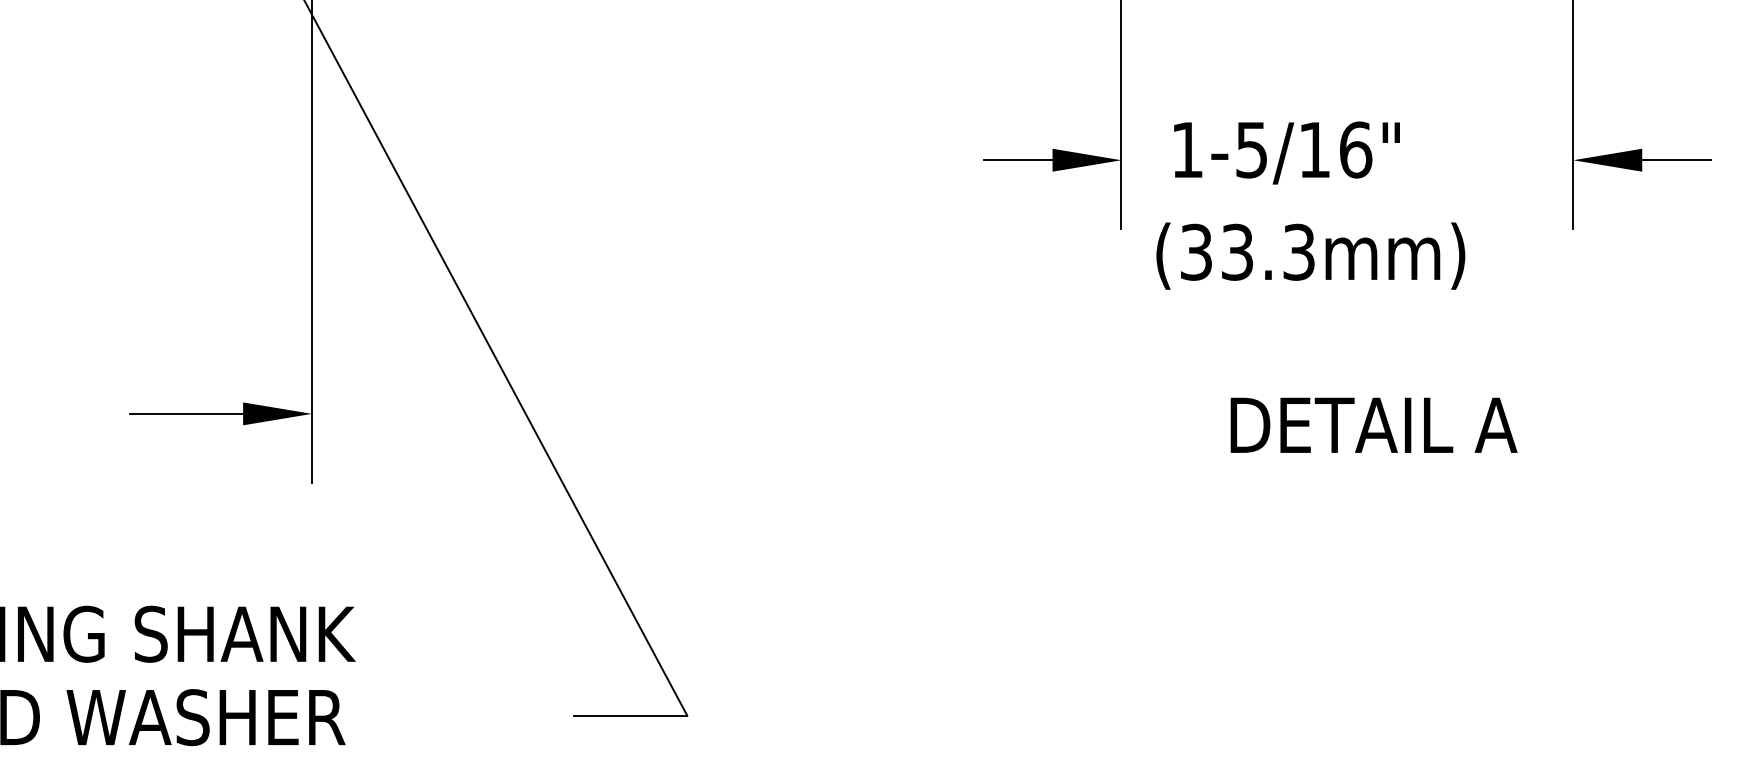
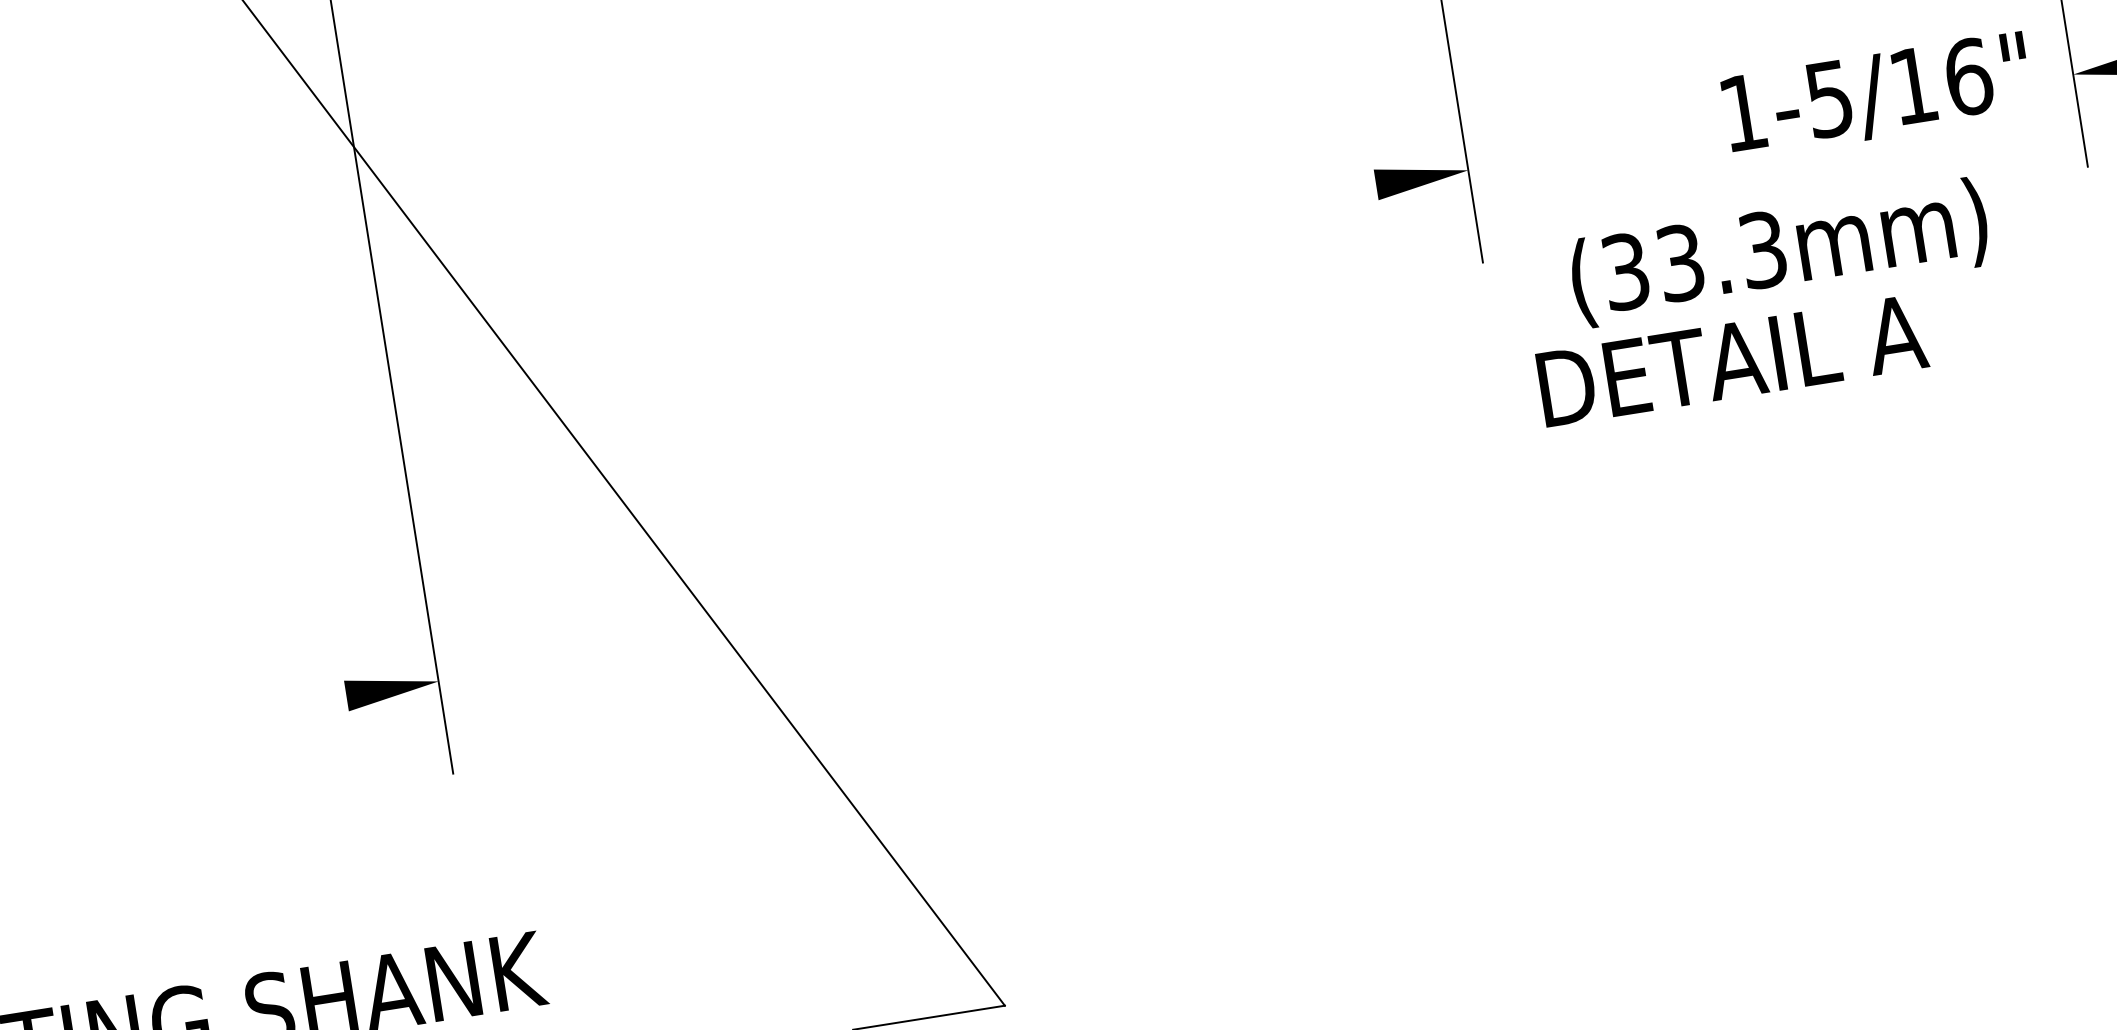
text: (1286, 152) -> (1876, 95), moved
line: (1017, 160) -> (1329, 192), removed
text: (1310, 255) -> (1779, 251), moved
line: (186, 413) -> (270, 707), removed
text: (1373, 424) -> (1731, 359), moved

